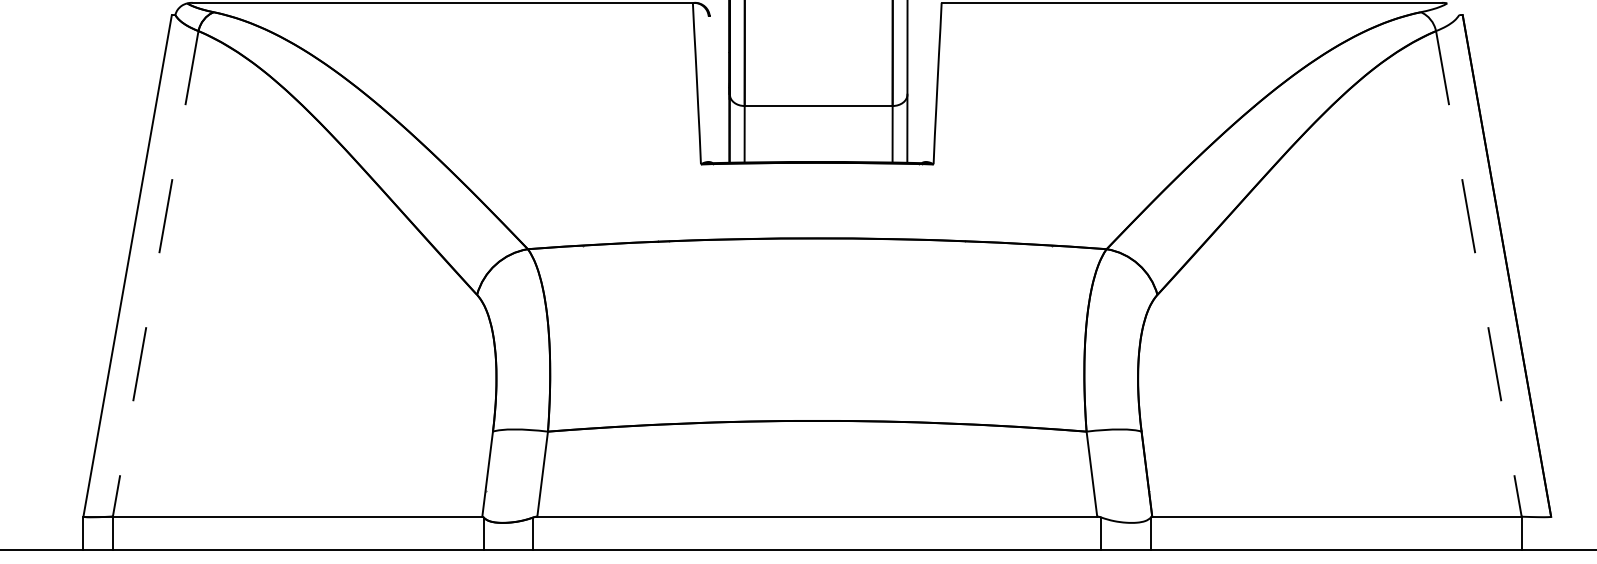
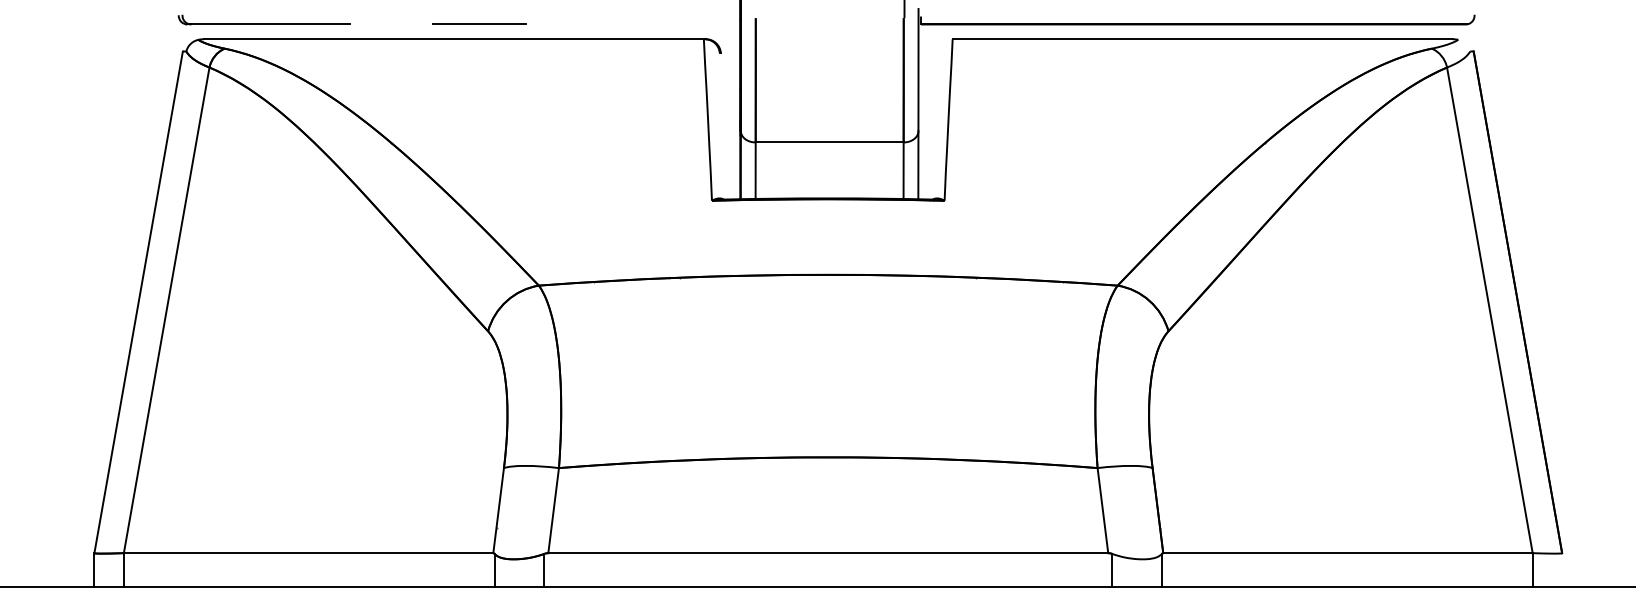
line: (155, 274) -> (166, 310), dashed -> solid
line: (1478, 274) -> (1489, 310), dashed -> solid

